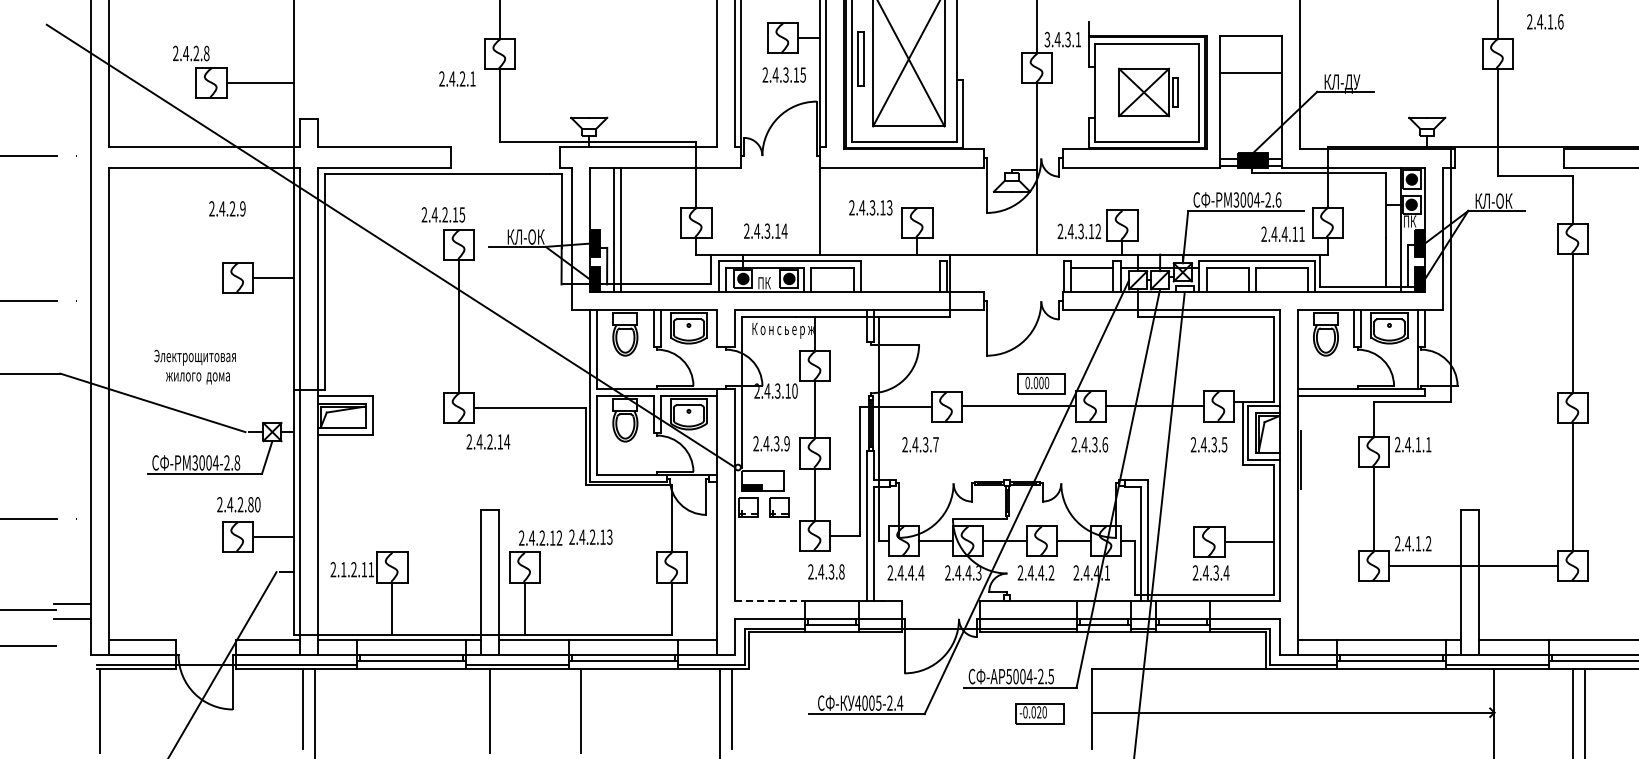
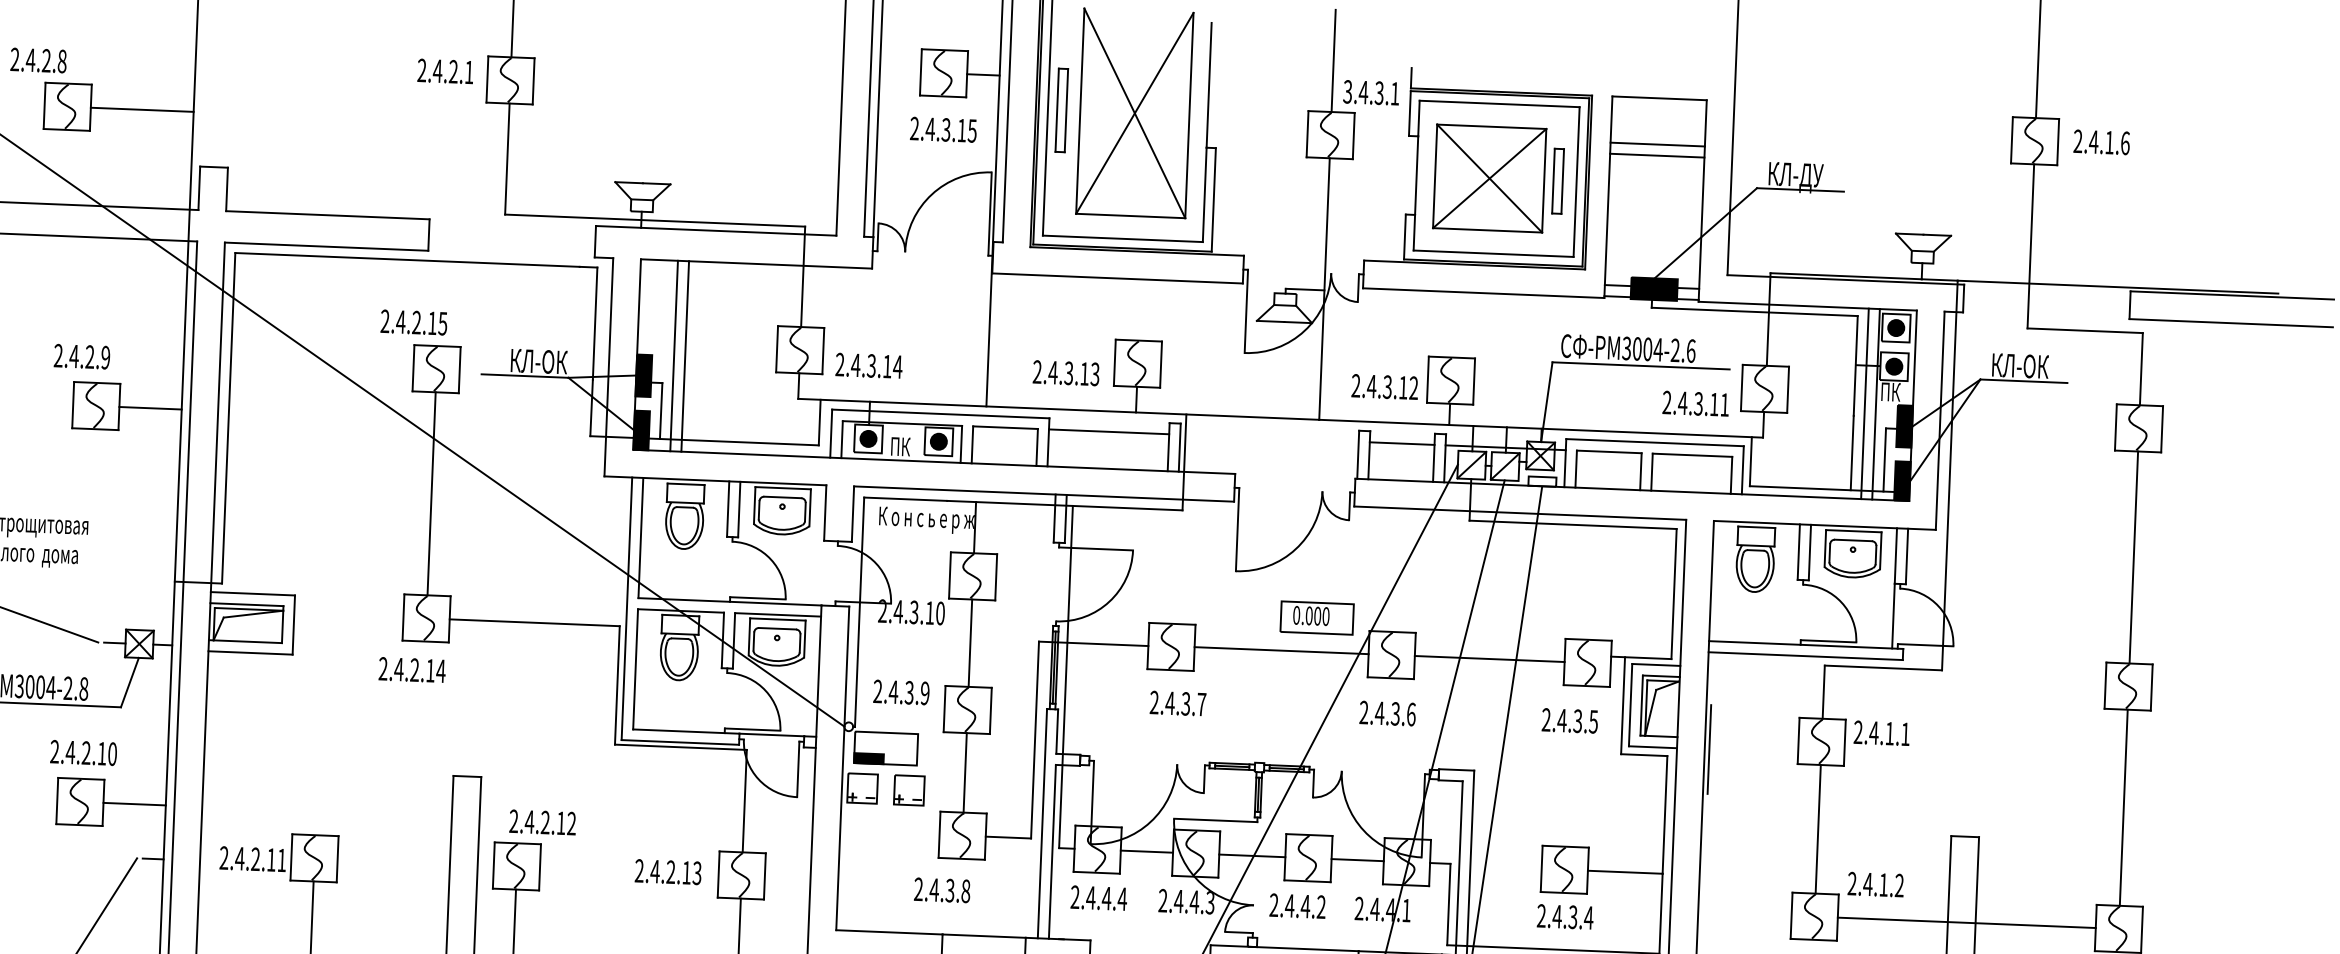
text: (1545, 21) -> (2102, 141), moved
line: (1251, 65) -> (1658, 143), added
text: (457, 78) -> (445, 70), moved
part: (1147, 92) -> (1497, 178), size x1.43
text: (870, 207) -> (1065, 372), moved
text: (227, 208) -> (82, 356), moved
line: (1393, 229) -> (1865, 403), added
text: (765, 230) -> (868, 364), moved
text: (1284, 234) -> (1698, 404), 2.4.4.11 -> 2.4.3.11
line: (900, 268) -> (1109, 432), added
text: (488, 441) -> (412, 669), moved
text: (920, 444) -> (1178, 703), moved
text: (250, 504) -> (101, 753), 2.4.2.80 -> 2.4.2.10
text: (590, 536) -> (667, 870), moved
text: (343, 569) -> (239, 858), 2.1.2.11 -> 2.4.2.11
text: (826, 571) -> (942, 889), moved
line: (769, 600) -> (888, 931), dashed -> solid

